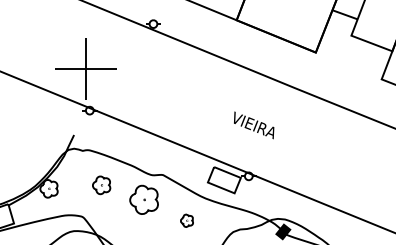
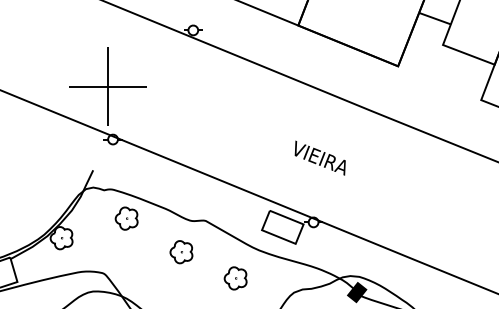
part: (101, 185) -> (126, 218), moved
part: (143, 199) -> (180, 251), size x0.62
part: (186, 220) -> (234, 278), size x1.43

